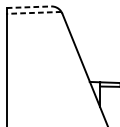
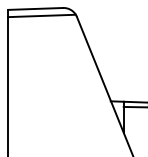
line: (29, 6) -> (36, 8), dashed -> solid
line: (34, 12) -> (42, 15), dashed -> solid

